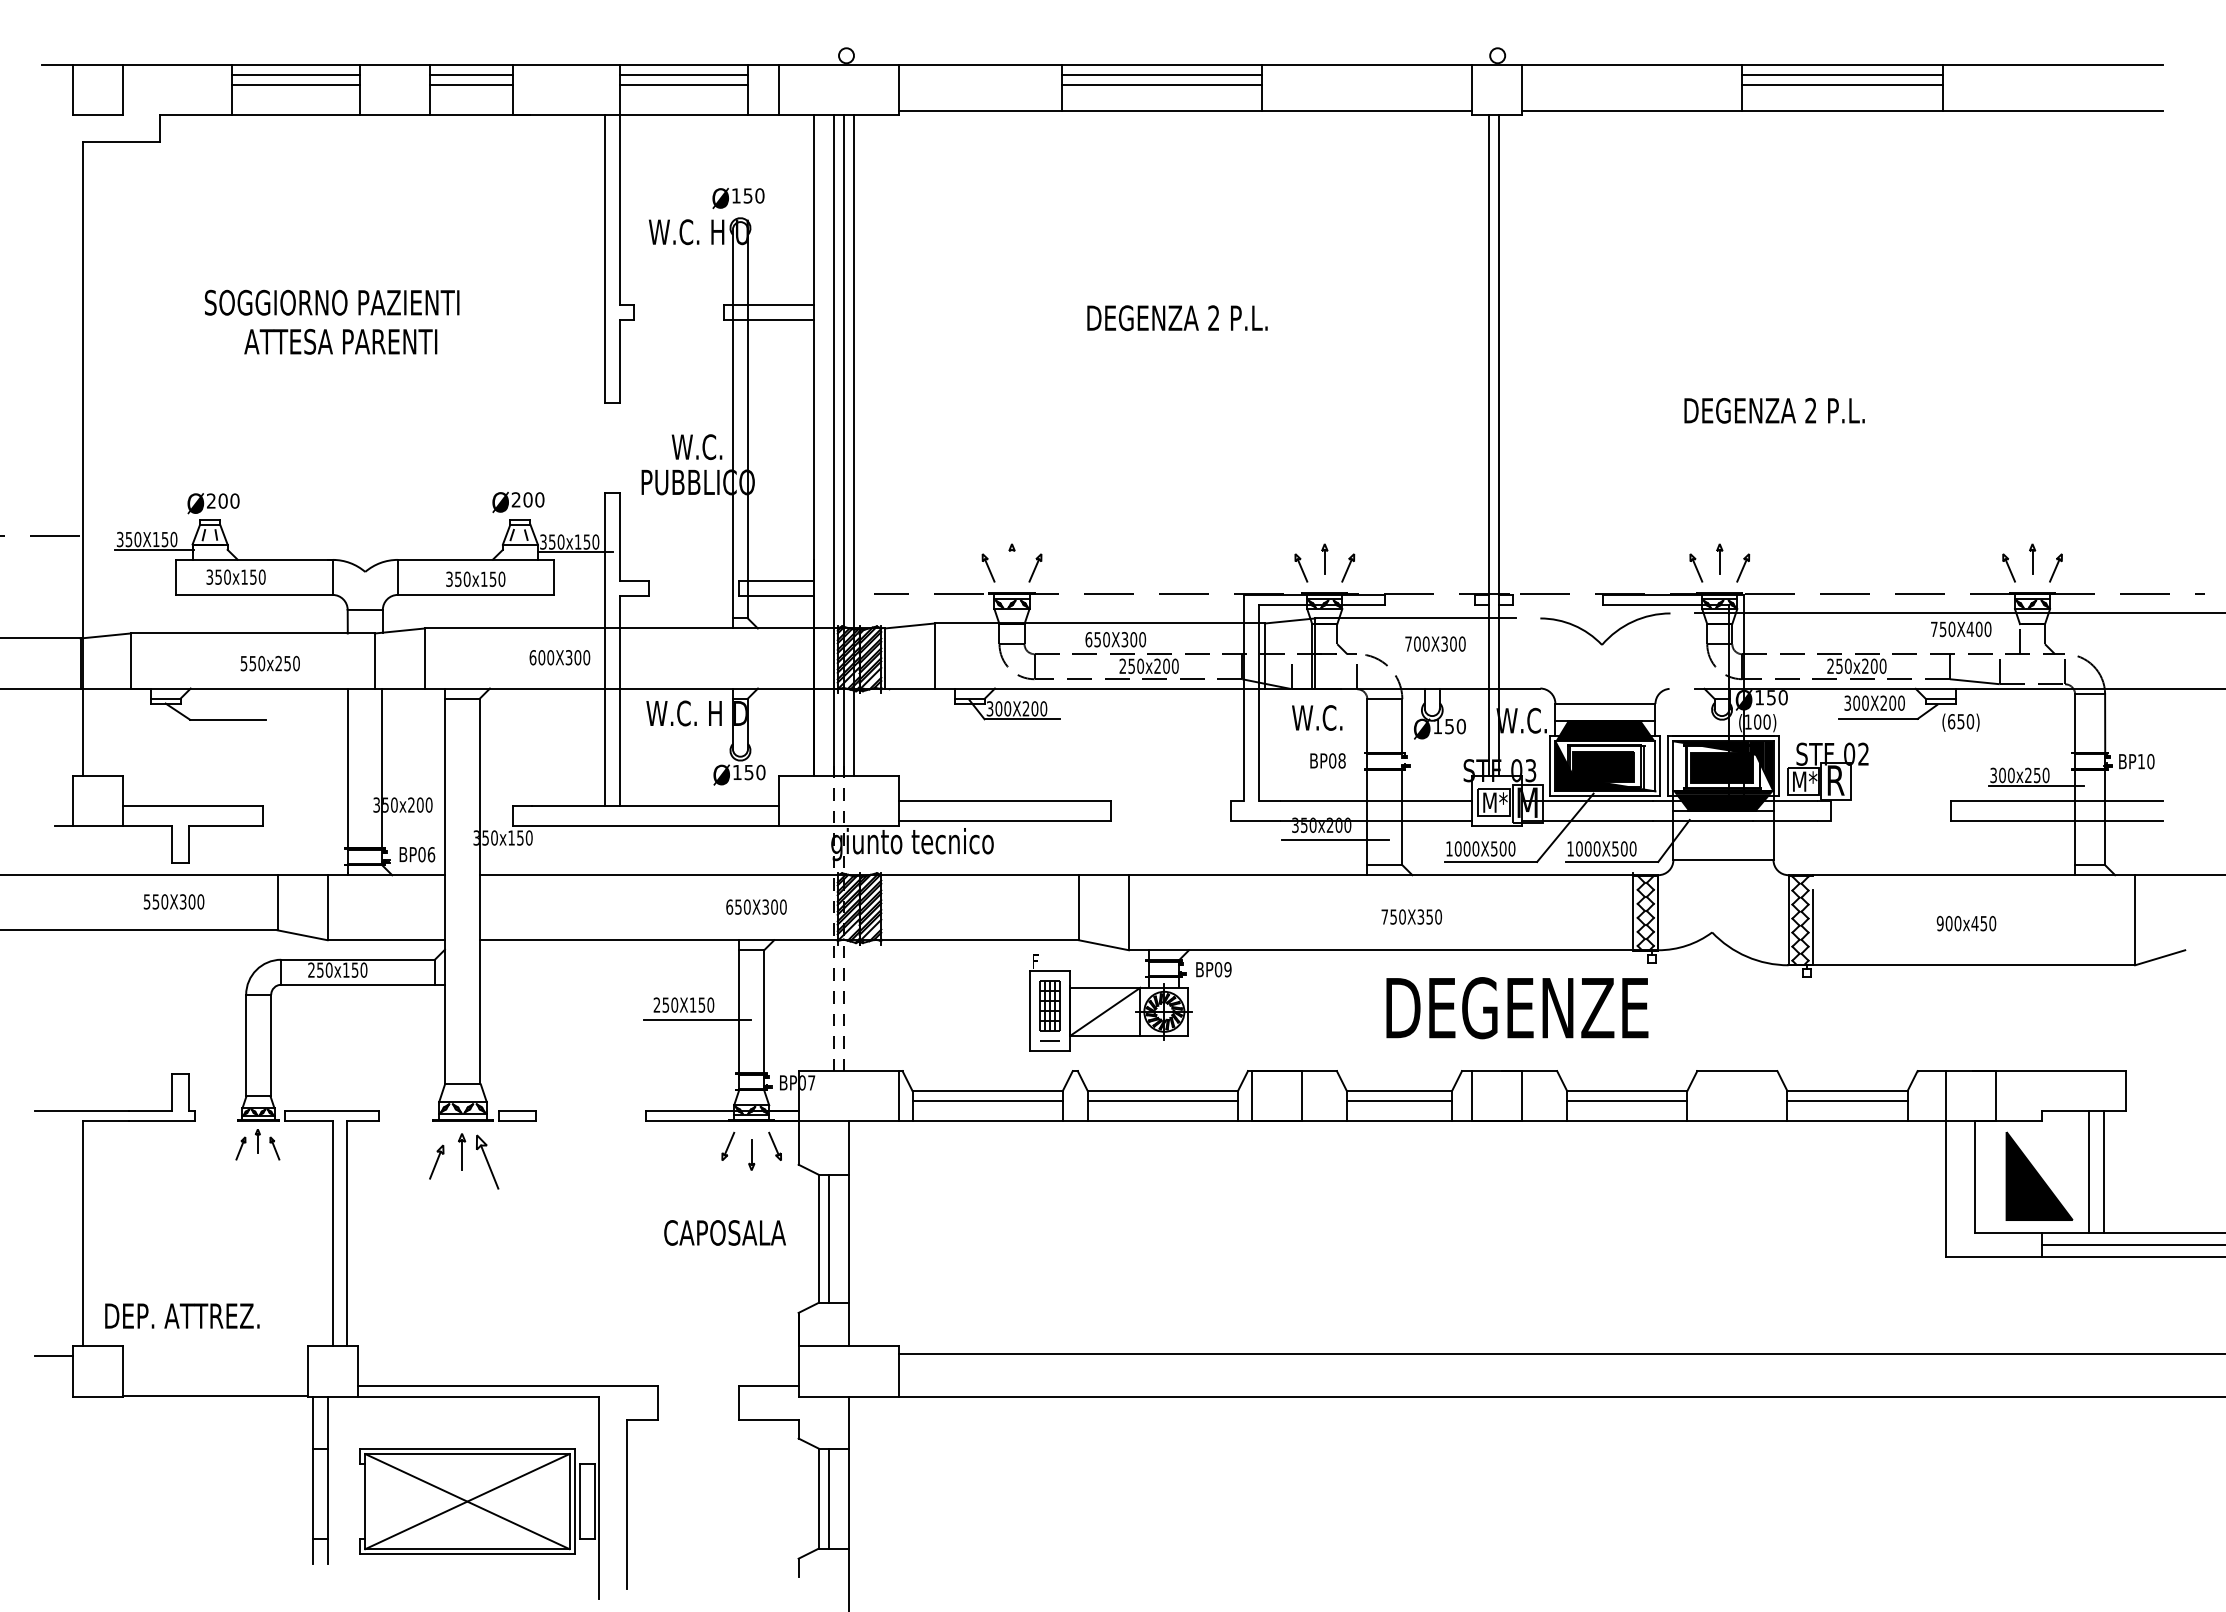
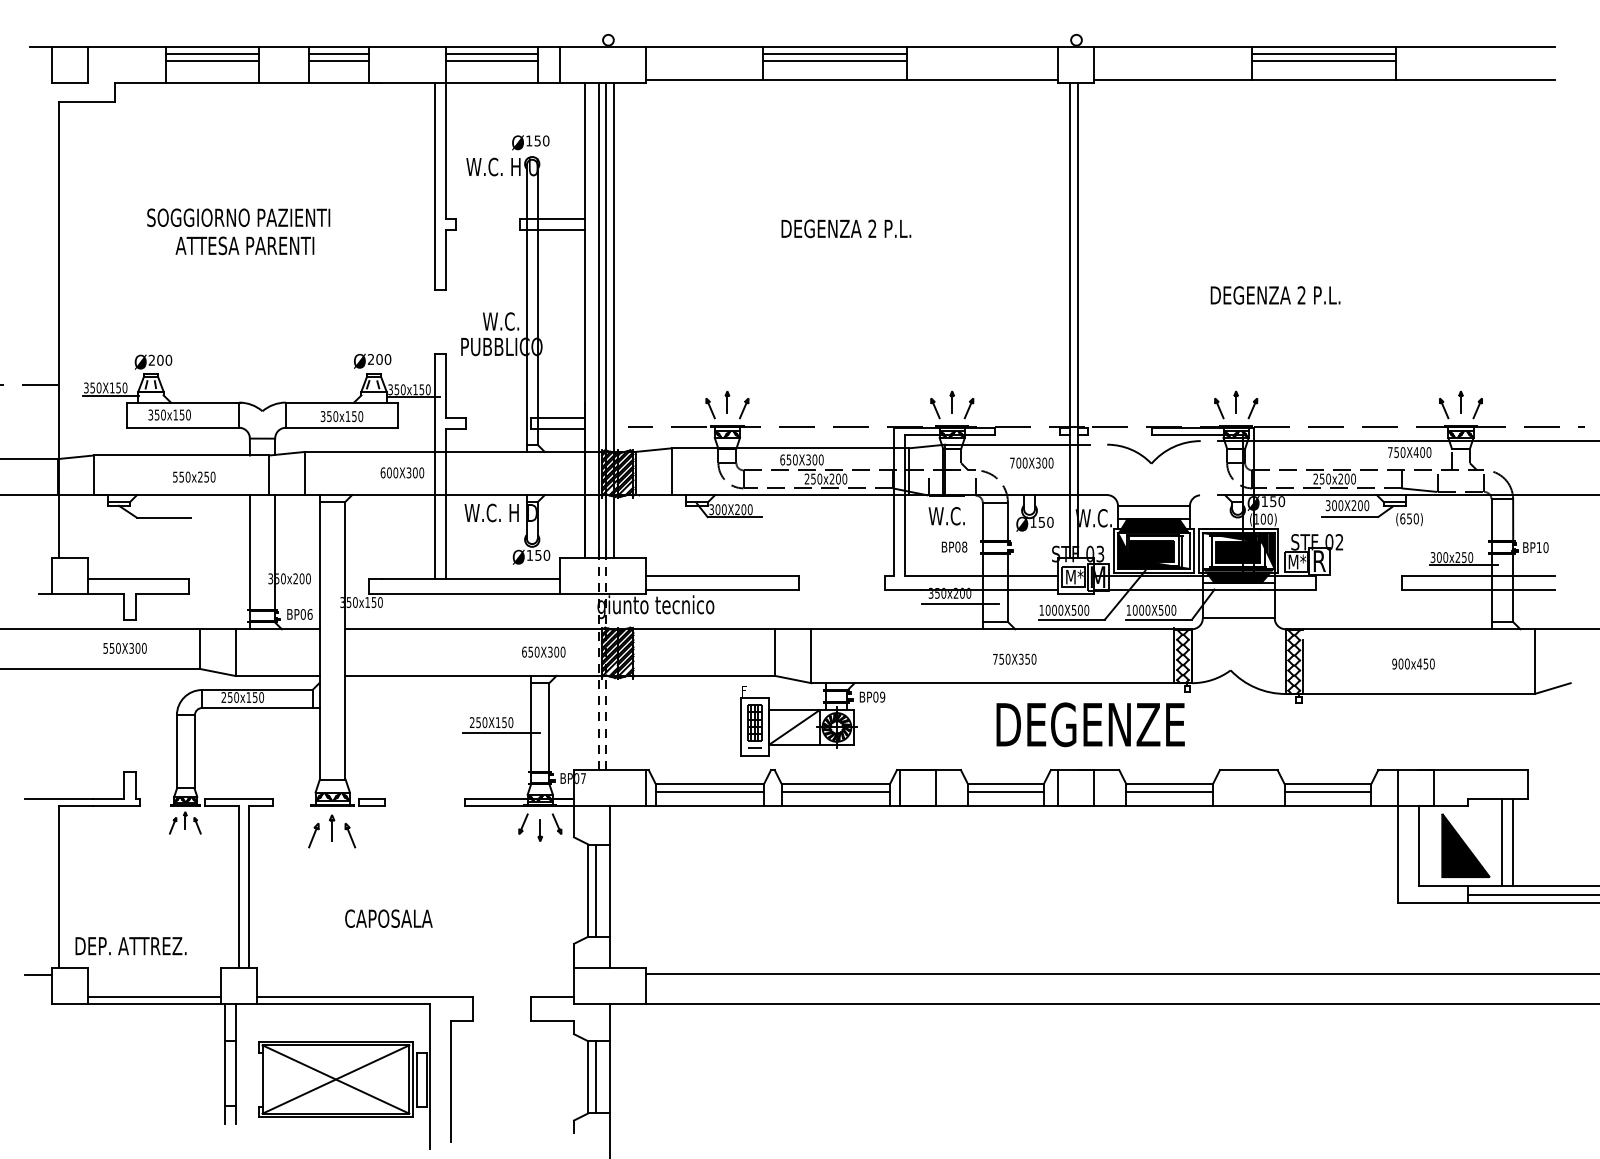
line: (1012, 561) -> (727, 403), added
part: (486, 1161) -> (349, 835), size x0.62
text: (724, 1232) -> (388, 918), moved
line: (215, 1386) -> (154, 996), added

